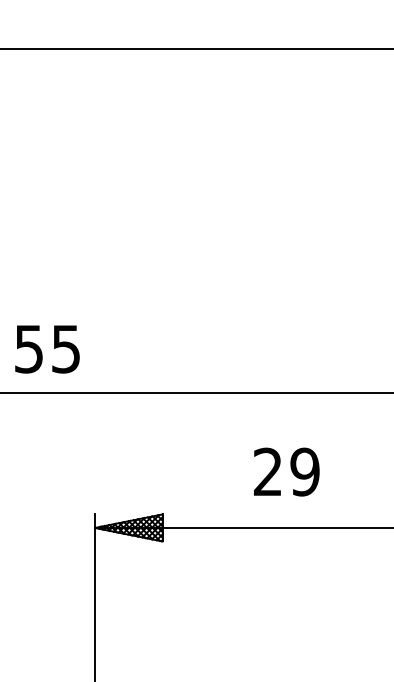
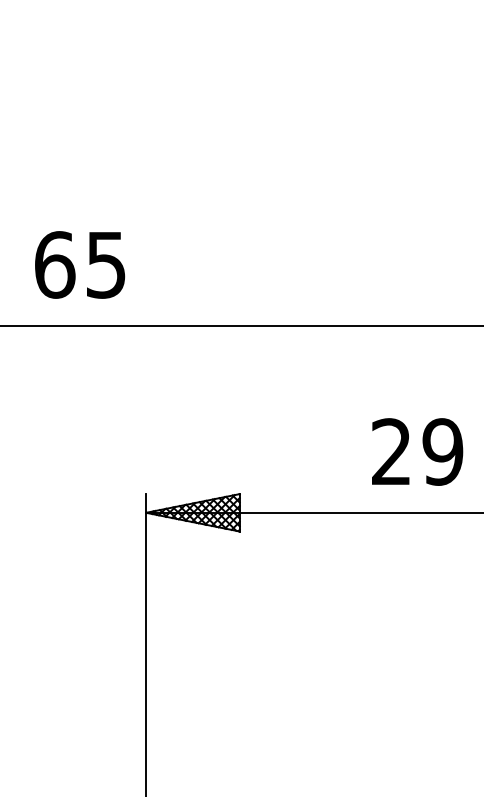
text: (29, 348) -> (55, 264), 55 -> 65
text: (286, 471) -> (417, 451), moved

